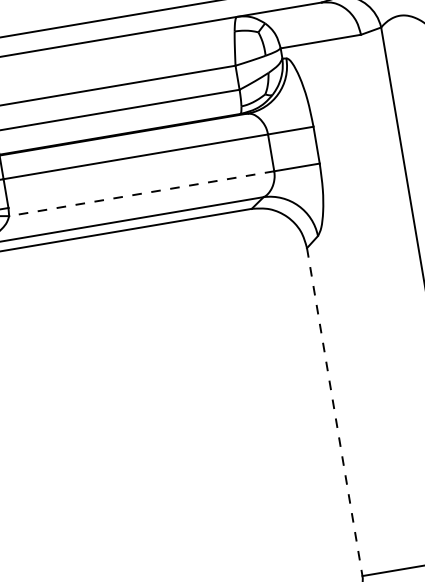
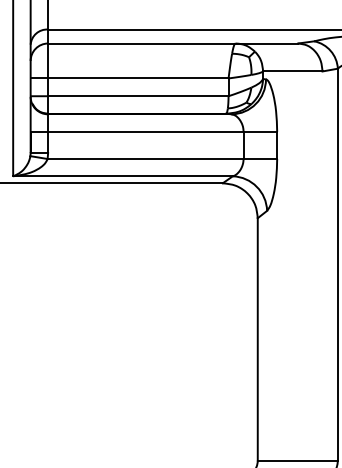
line: (141, 194) -> (145, 159), dashed -> solid
line: (334, 412) -> (257, 339), dashed -> solid

